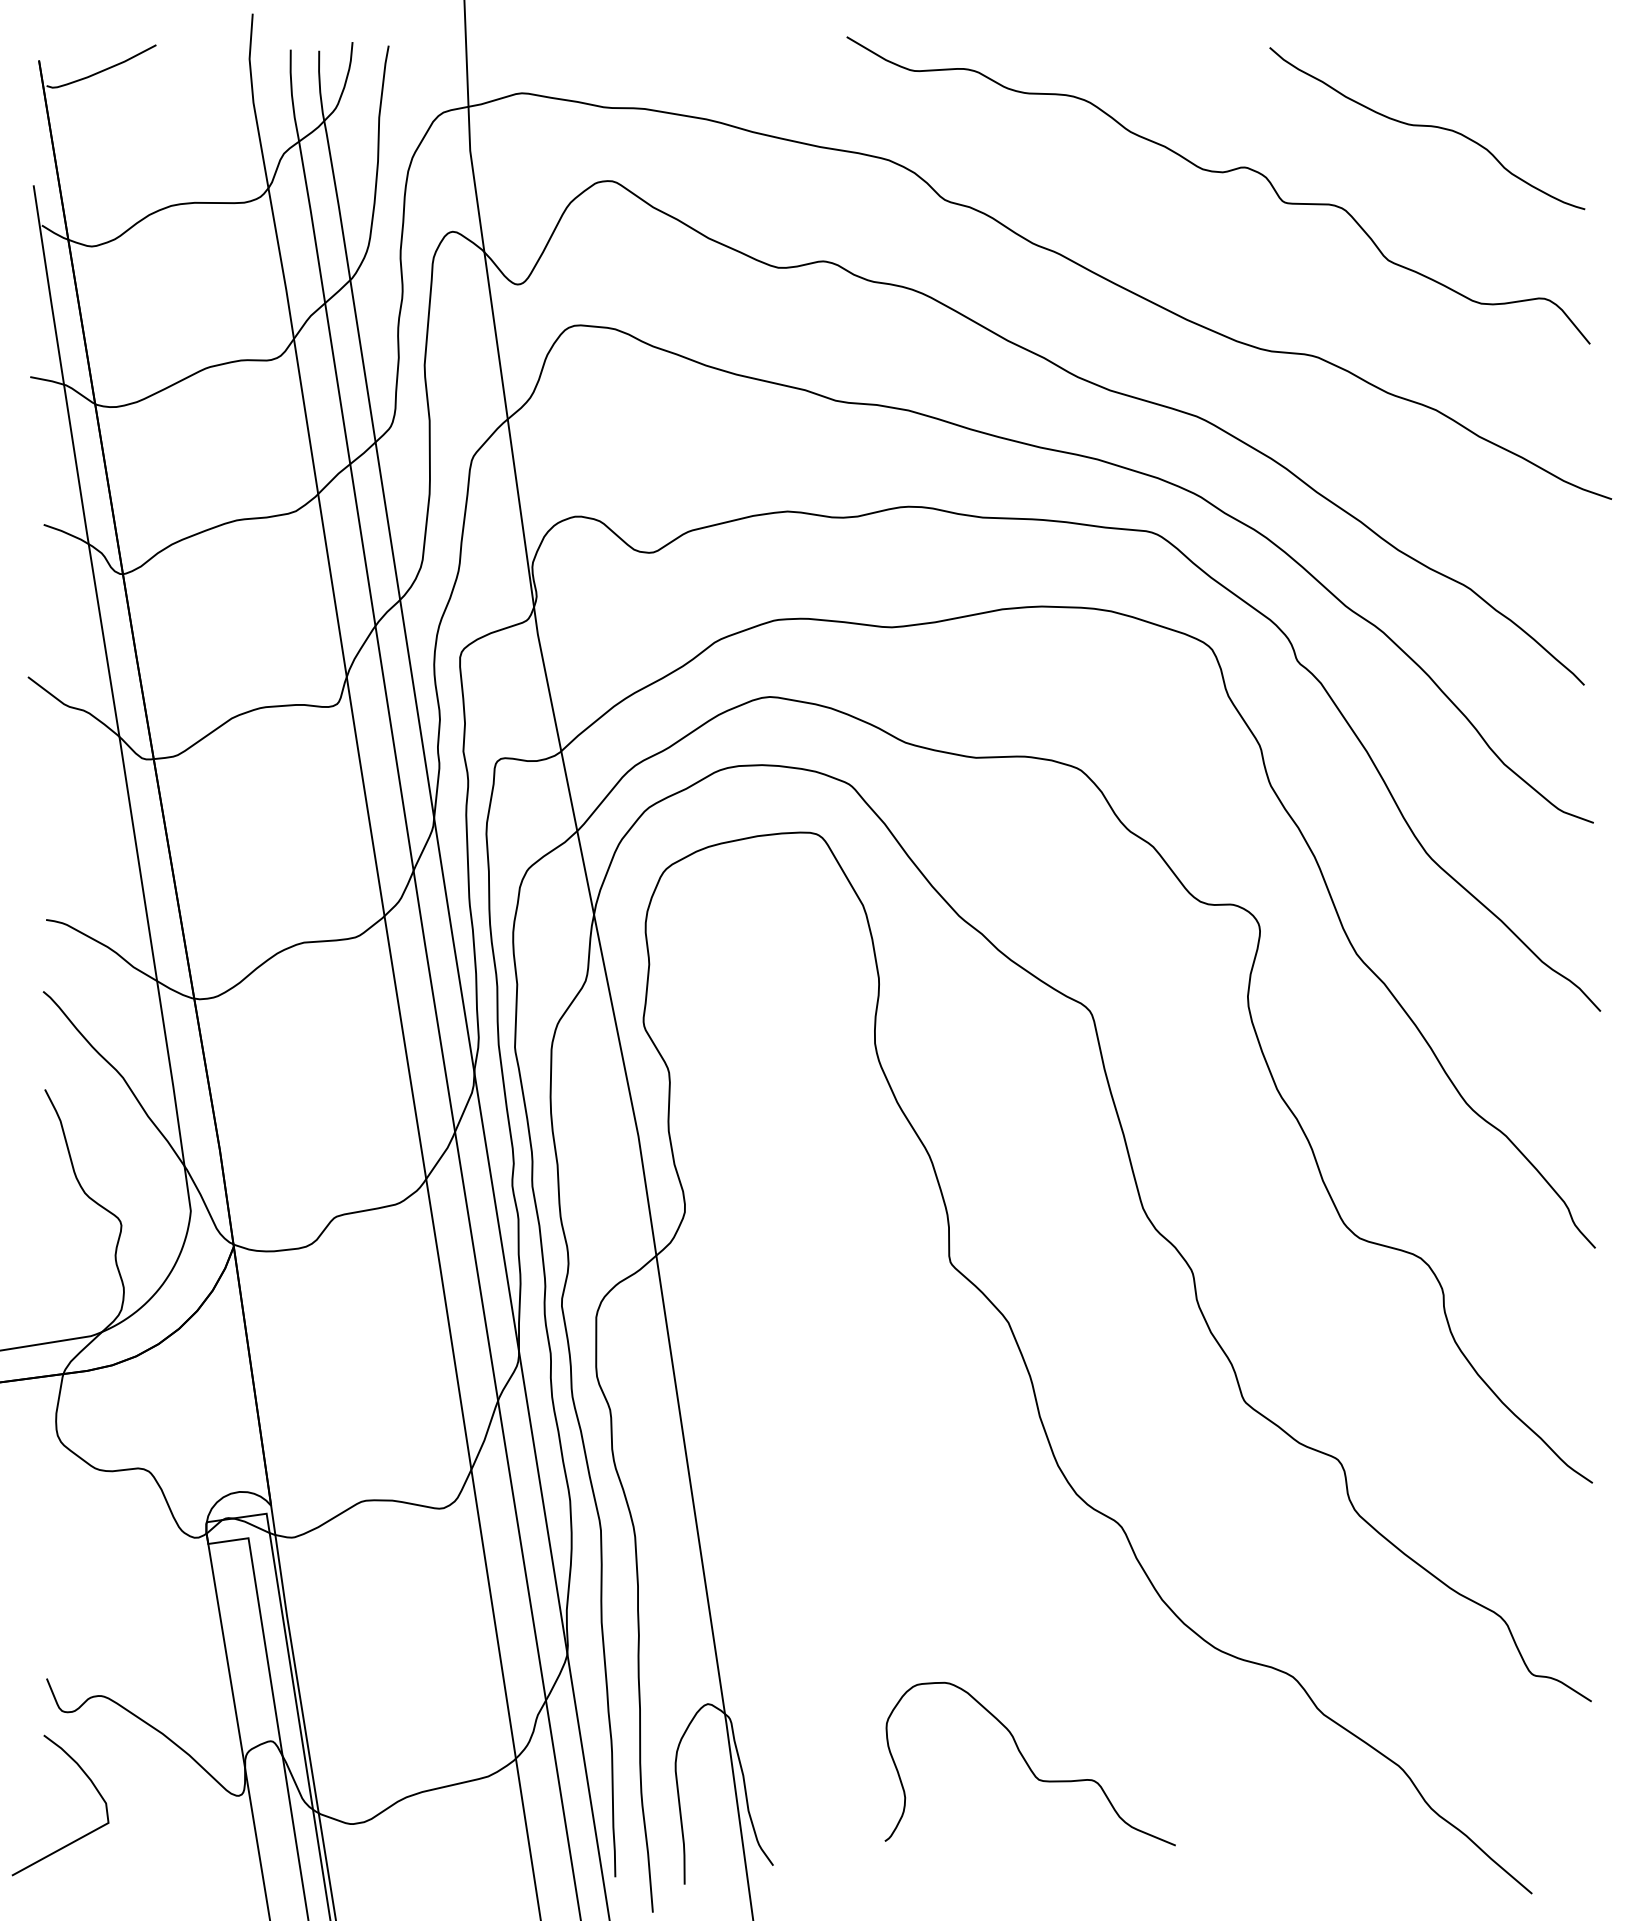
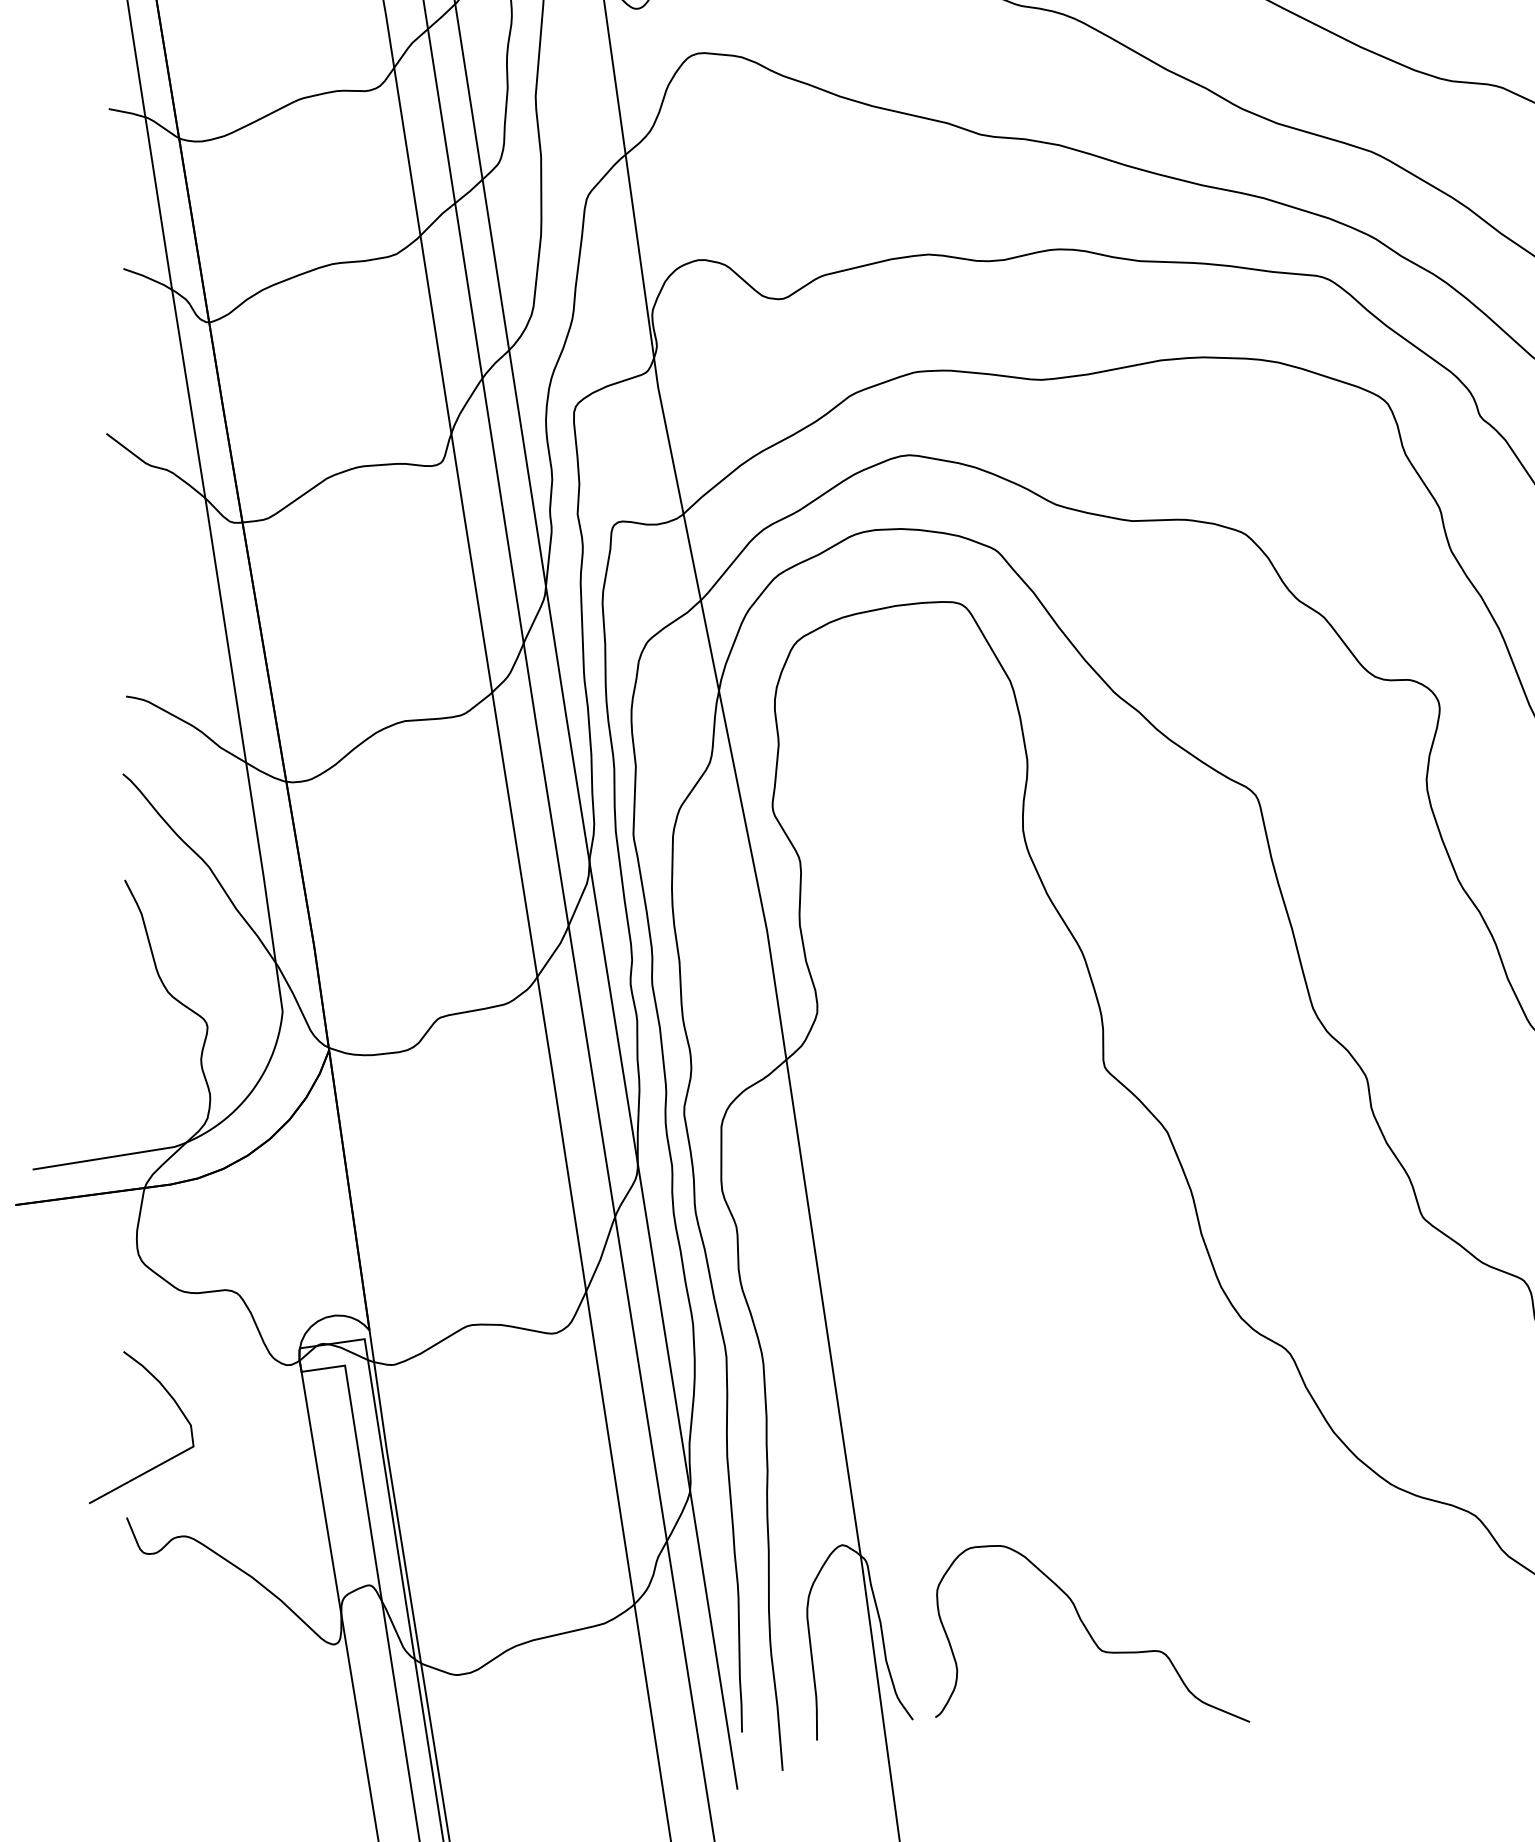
curve: (1028, 1763) -> (1090, 1633), moved
curve: (77, 1838) -> (159, 1463), moved

